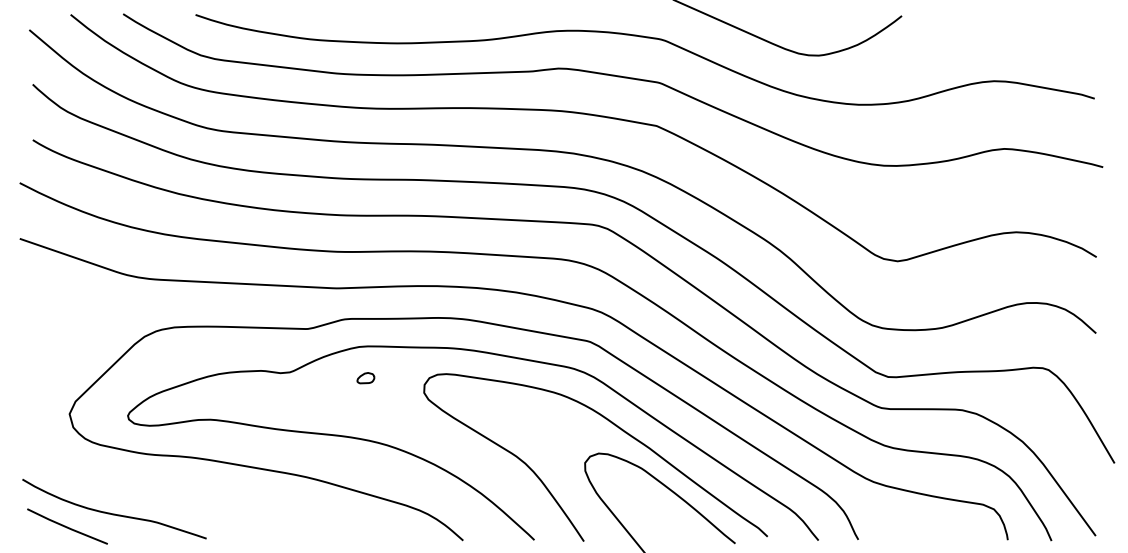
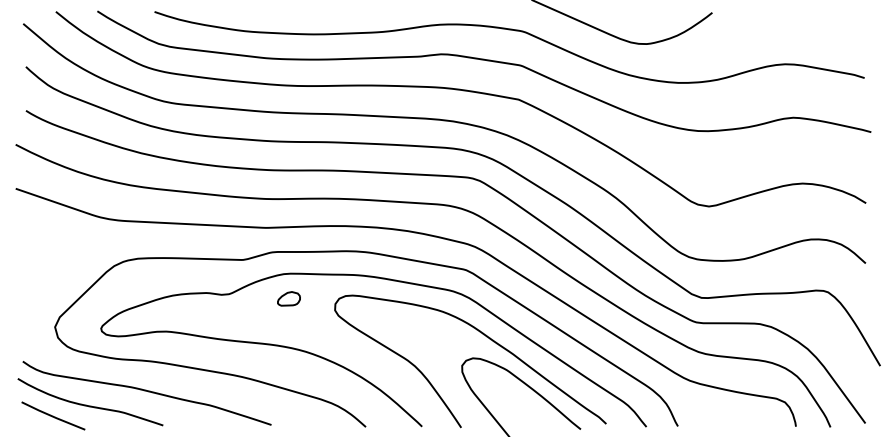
part: (365, 377) -> (288, 298), size x1.67
curve: (185, 495) -> (146, 391), added

